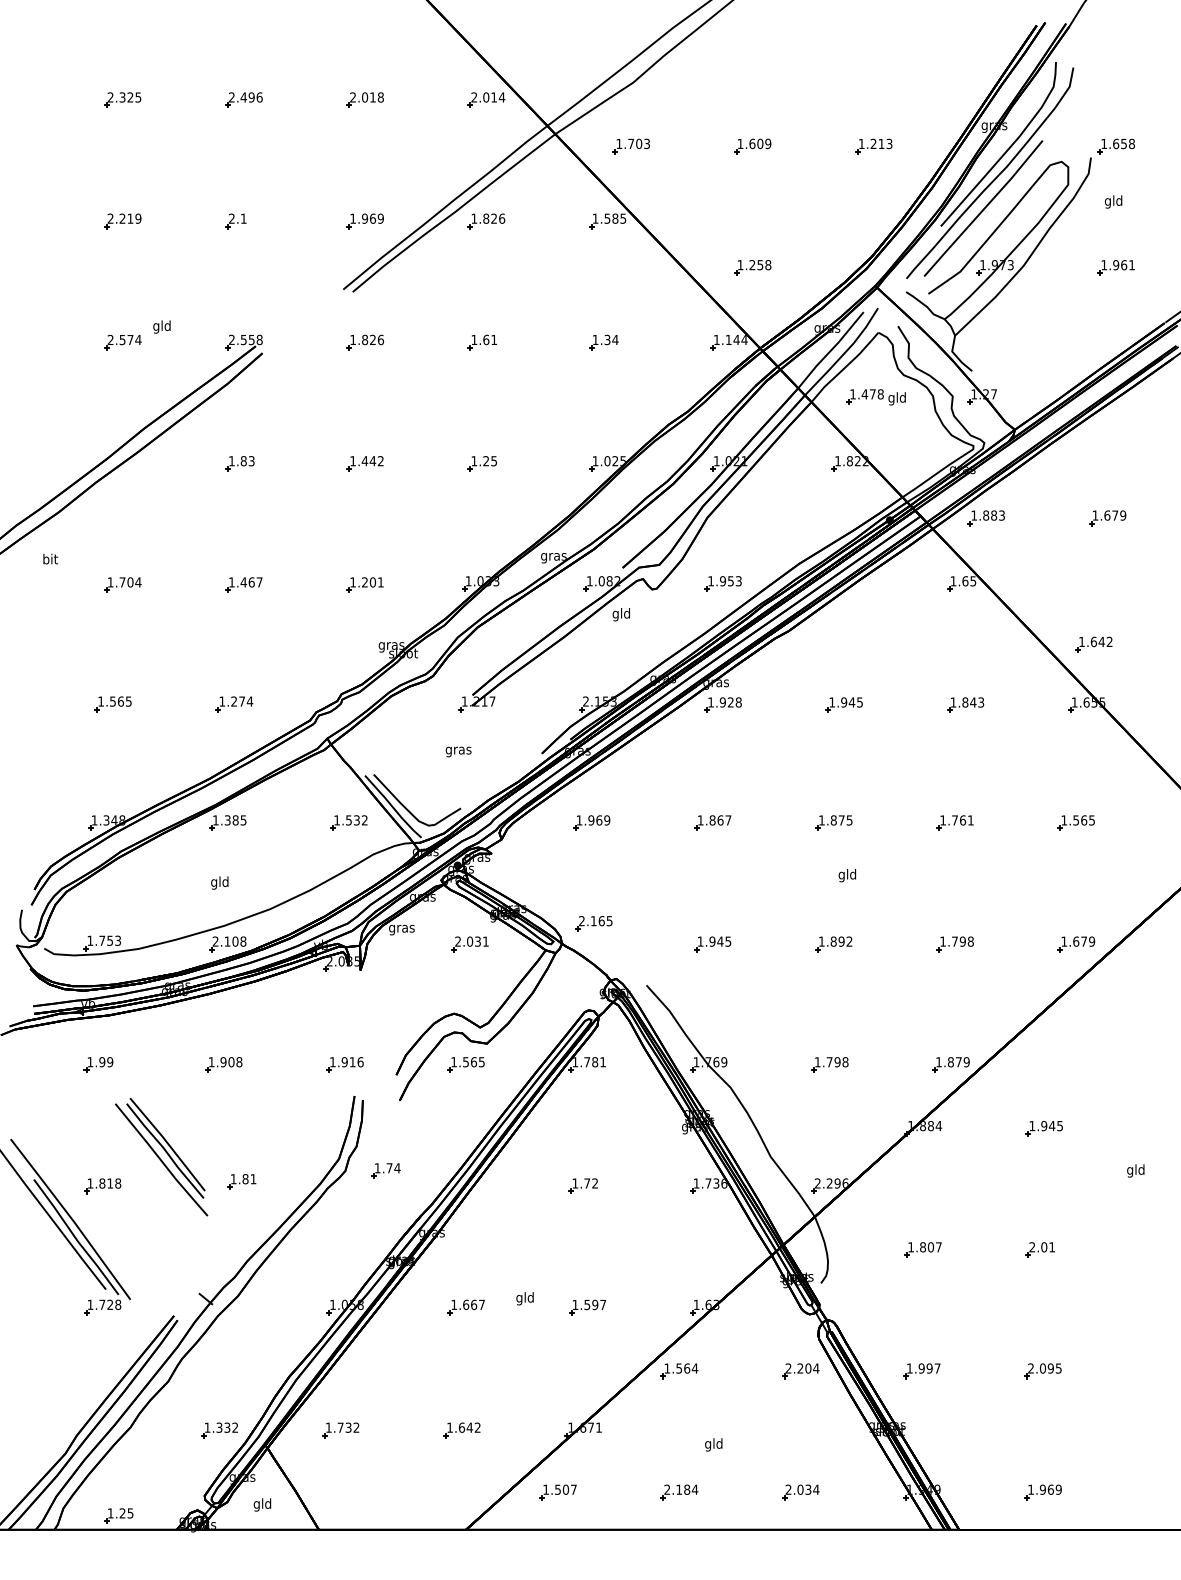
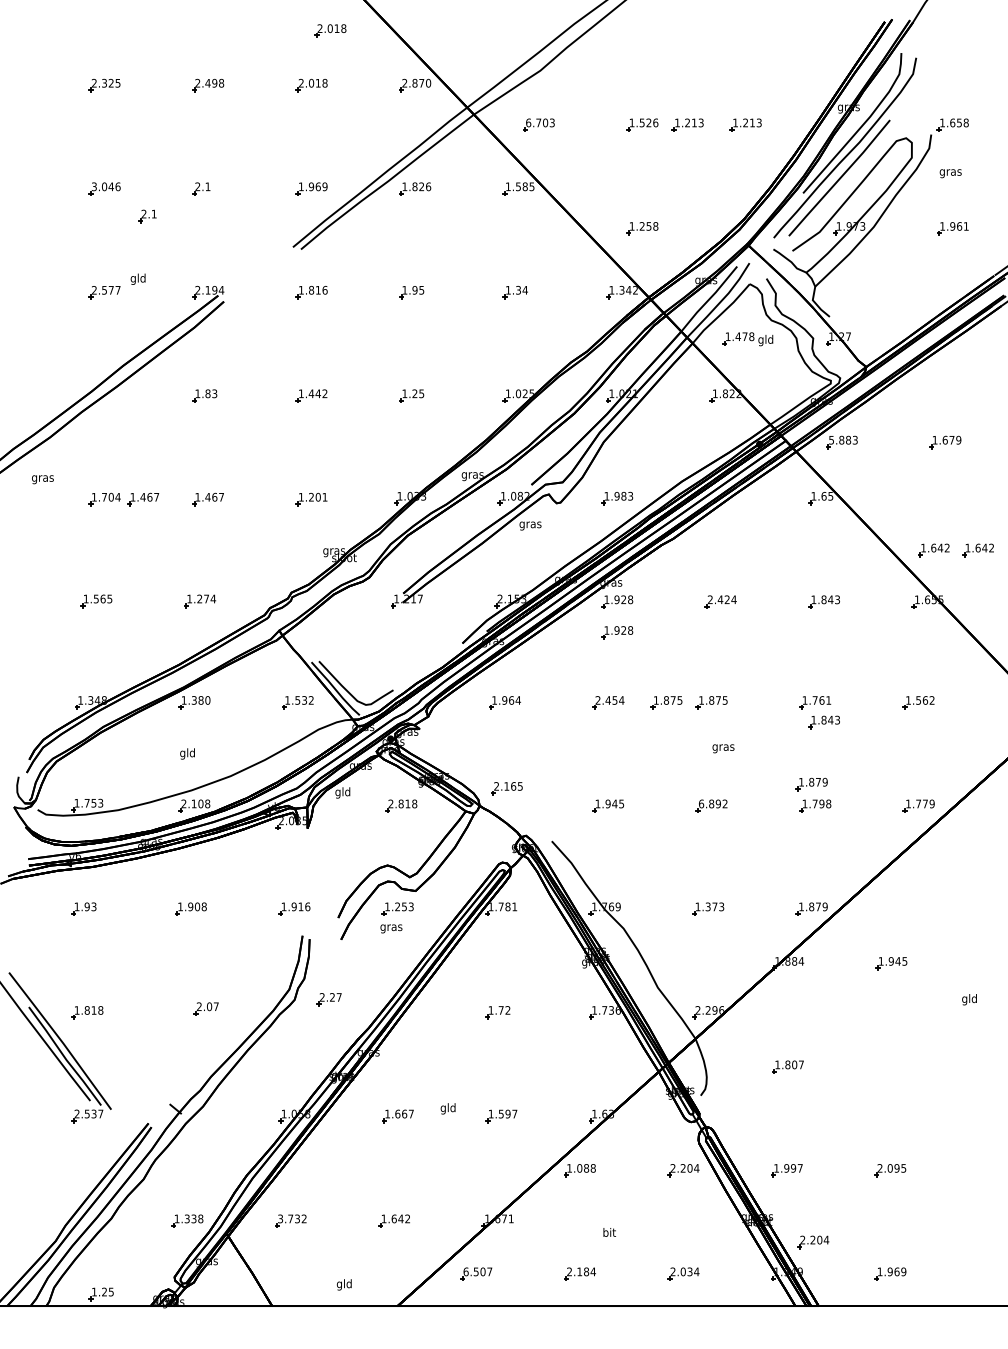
part: (386, 35) -> (329, 30), added
text: (259, 97) -> (221, 83), 2.496 -> 2.498
text: (494, 97) -> (422, 83), 2.014 -> 2.870
text: (619, 143) -> (528, 122), 1.703 -> 6.703
text: (760, 143) -> (649, 122), 1.609 -> 1.526
part: (805, 146) -> (687, 125), added
text: (1113, 201) -> (950, 172), gld -> gras
text: (124, 218) -> (106, 186), 2.219 -> 3.046
part: (172, 253) -> (147, 216), added
text: (138, 339) -> (118, 289), 2.574 -> 2.577
text: (251, 339) -> (214, 289), 2.558 -> 2.194
text: (372, 339) -> (317, 289), 1.826 -> 1.816
text: (490, 339) -> (418, 289), 1.61 -> 1.95
text: (736, 339) -> (628, 289), 1.144 -> 1.342
text: (974, 515) -> (831, 440), 1.883 -> 5.883
text: (50, 560) -> (43, 478), bit -> gras
text: (730, 581) -> (623, 496), 1.953 -> 1.983
part: (167, 584) -> (142, 499), added
text: (621, 614) -> (530, 524), gld -> gras
part: (1145, 644) -> (977, 550), added
text: (846, 702) -> (722, 599), 1.945 -> 2.424
part: (722, 740) -> (616, 632), added
text: (458, 751) -> (391, 928), moved
text: (243, 820) -> (207, 700), 1.385 -> 1.380
text: (607, 820) -> (518, 700), 1.969 -> 1.964
text: (714, 820) -> (609, 700), 1.867 -> 2.454
text: (1091, 820) -> (931, 700), 1.565 -> 1.562
part: (780, 822) -> (666, 702), added
part: (965, 845) -> (824, 721), added
text: (847, 875) -> (723, 747), gld -> gras
part: (950, 918) -> (811, 784), added
text: (401, 928) -> (342, 792), gras -> gld
text: (477, 941) -> (407, 803), 2.031 -> 2.818
text: (821, 941) -> (701, 803), 1.892 -> 6.892
text: (1076, 941) -> (918, 803), 1.679 -> 1.779
text: (110, 1062) -> (94, 907), 1.99 -> 1.93
text: (473, 1062) -> (404, 907), 1.565 -> 1.253
text: (837, 1062) -> (714, 907), 1.798 -> 1.373
part: (161, 1156) -> (137, 987), removed
text: (387, 1168) -> (330, 997), 1.74 -> 2.27
text: (243, 1179) -> (207, 1007), 1.81 -> 2.07
part: (1039, 1249) -> (887, 1066), removed
text: (104, 1304) -> (89, 1113), 1.728 -> 2.537
text: (687, 1368) -> (586, 1168), 1.564 -> 1.088
text: (235, 1427) -> (200, 1218), 1.332 -> 1.338
text: (328, 1427) -> (280, 1218), 1.732 -> 3.732
text: (713, 1444) -> (609, 1233), gld -> bit
part: (952, 1455) -> (813, 1242), added
text: (546, 1489) -> (466, 1271), 1.507 -> 6.507
text: (262, 1504) -> (344, 1284), moved

